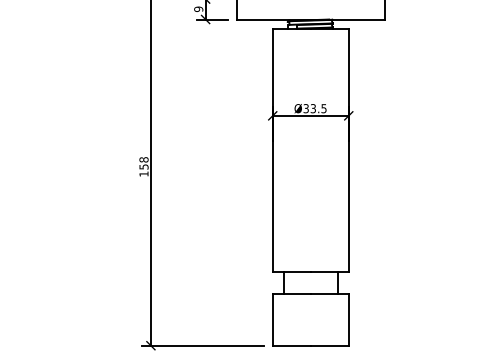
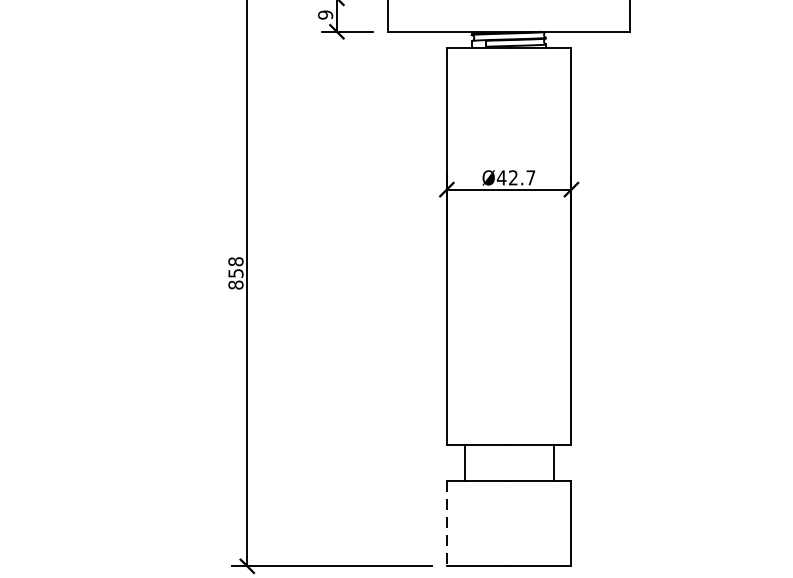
text: (314, 108) -> (515, 177), Ø33.5 -> Ø42.7
text: (143, 173) -> (235, 284), 158 -> 858
line: (272, 320) -> (446, 524), solid -> dashed

